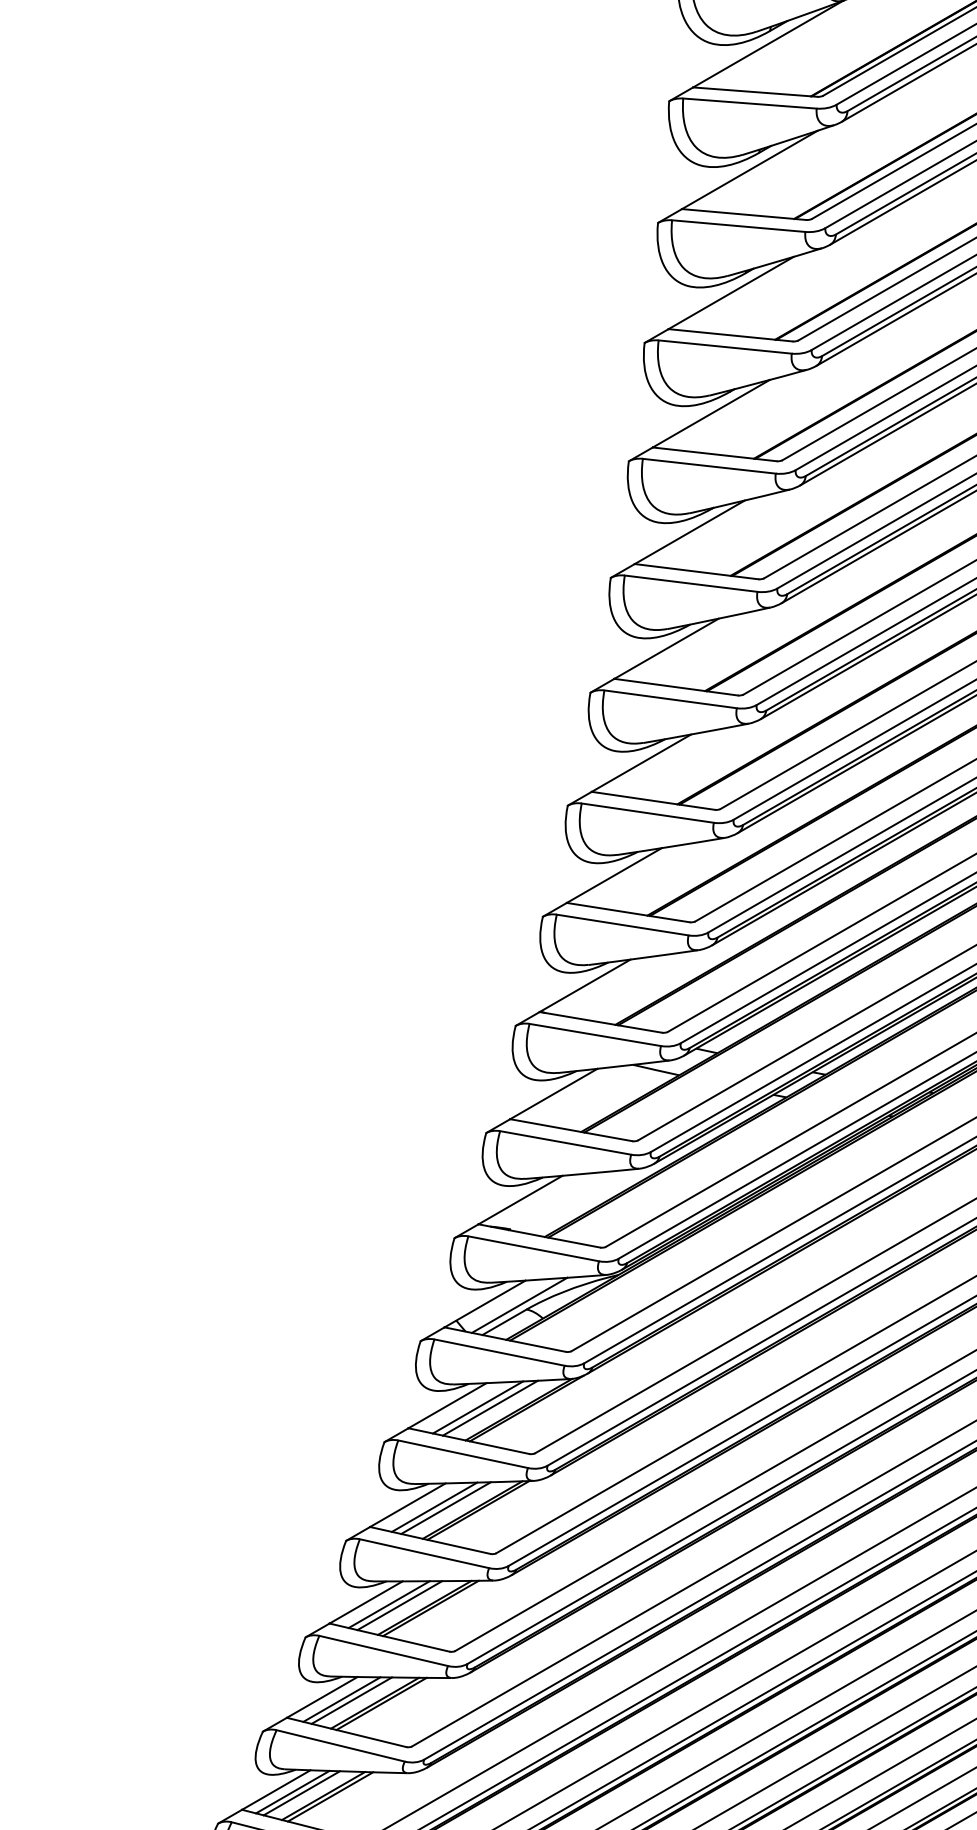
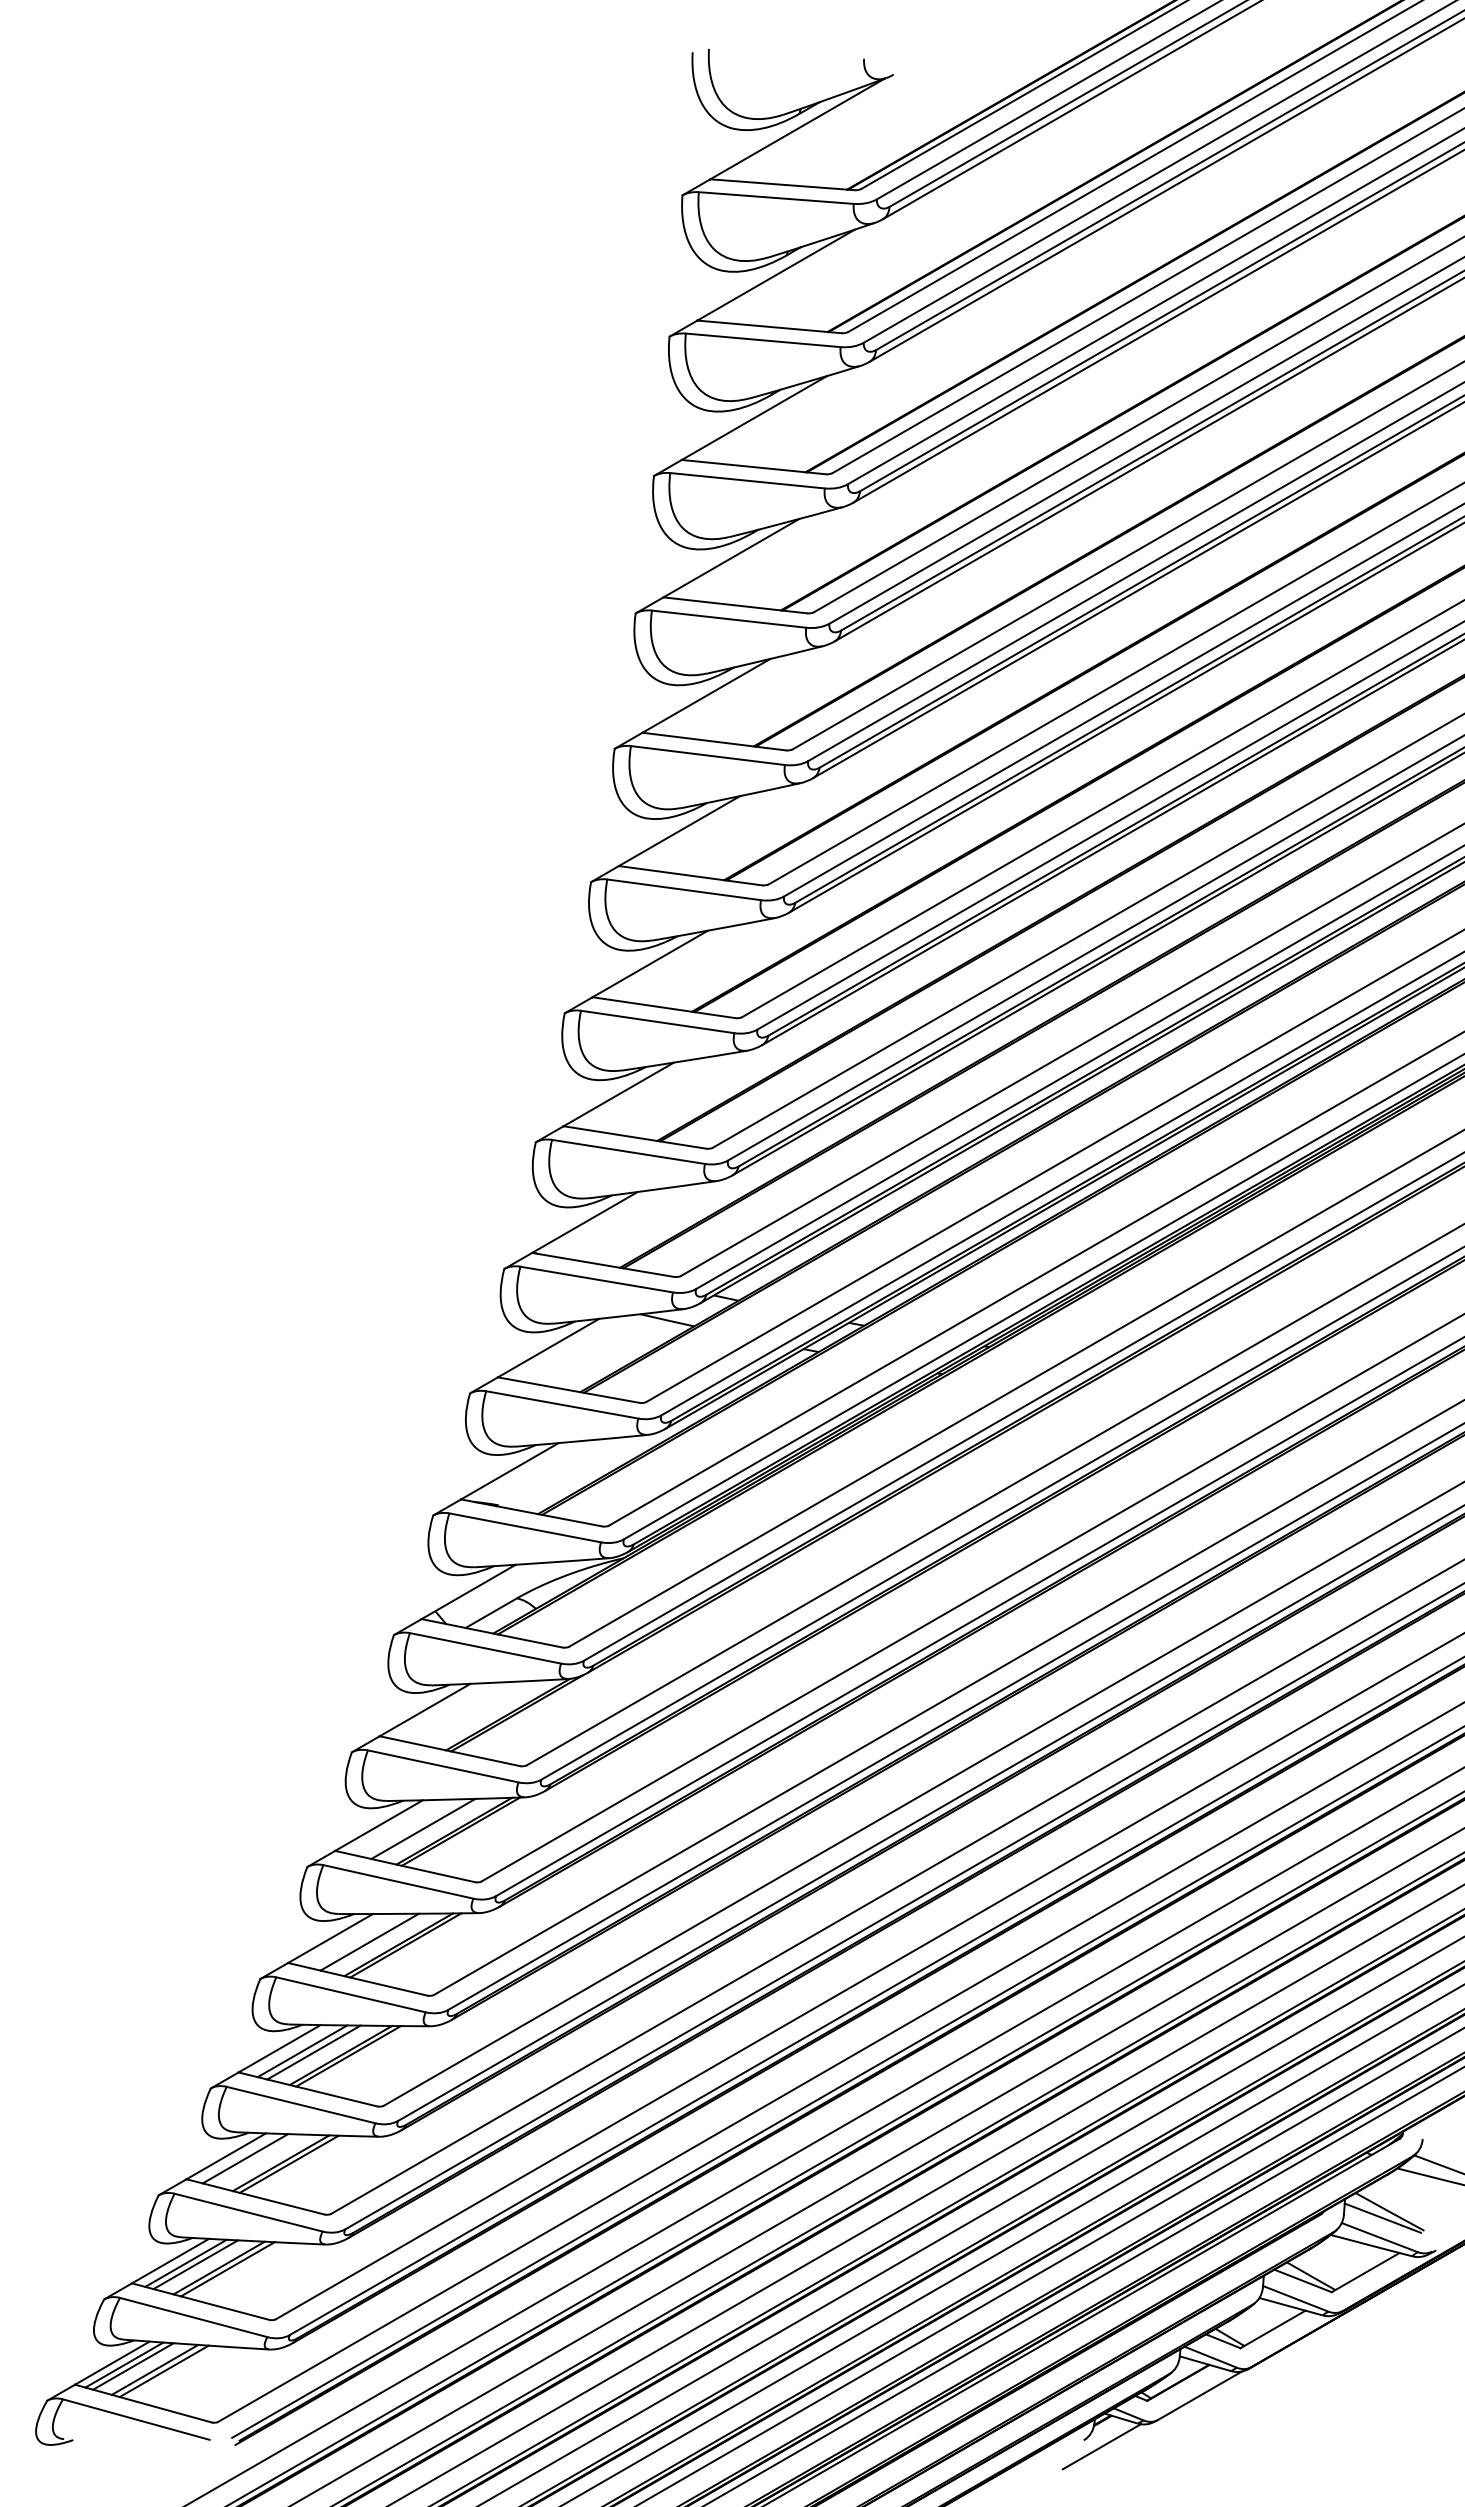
line: (519, 1305) -> (508, 1593), removed
line: (478, 1406) -> (460, 1711), removed
line: (490, 1407) -> (474, 1712), removed
line: (434, 1506) -> (409, 1827), removed
line: (389, 1604) -> (357, 1940), removed
line: (301, 1792) -> (255, 2159), removed

